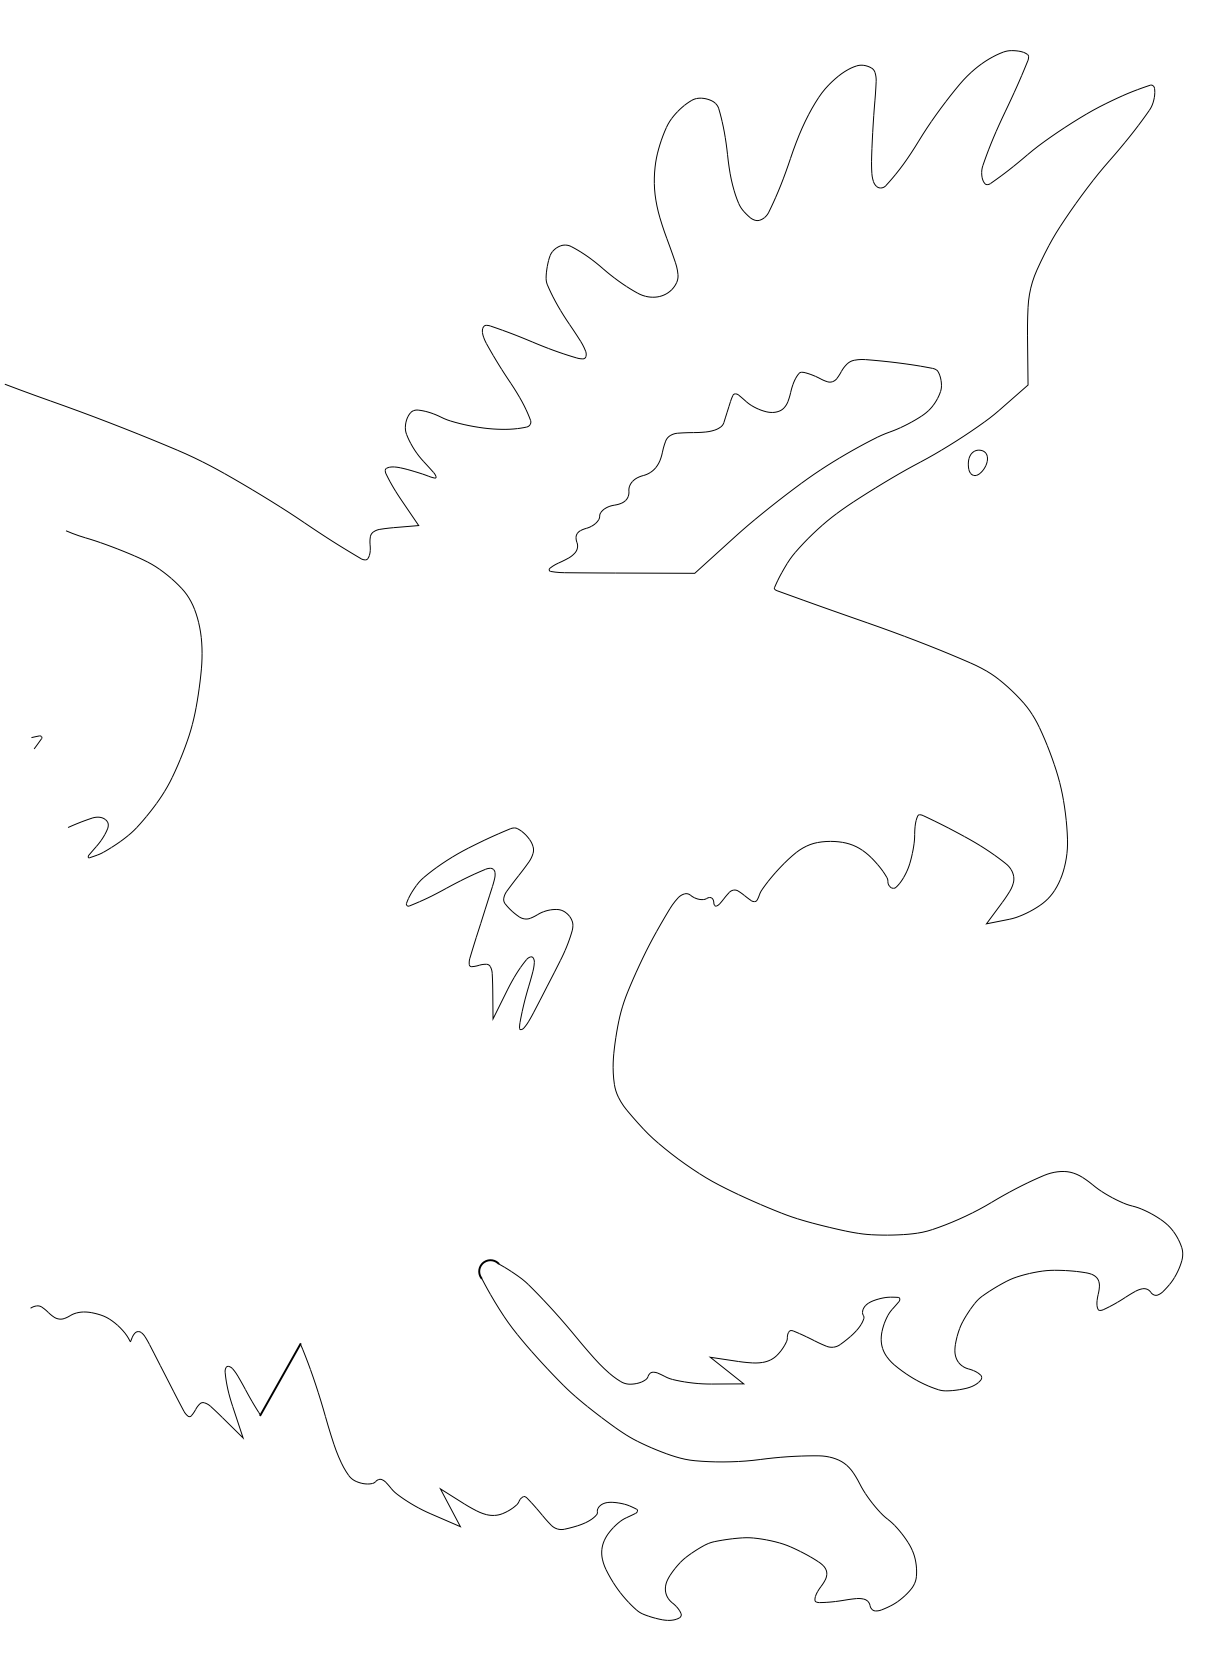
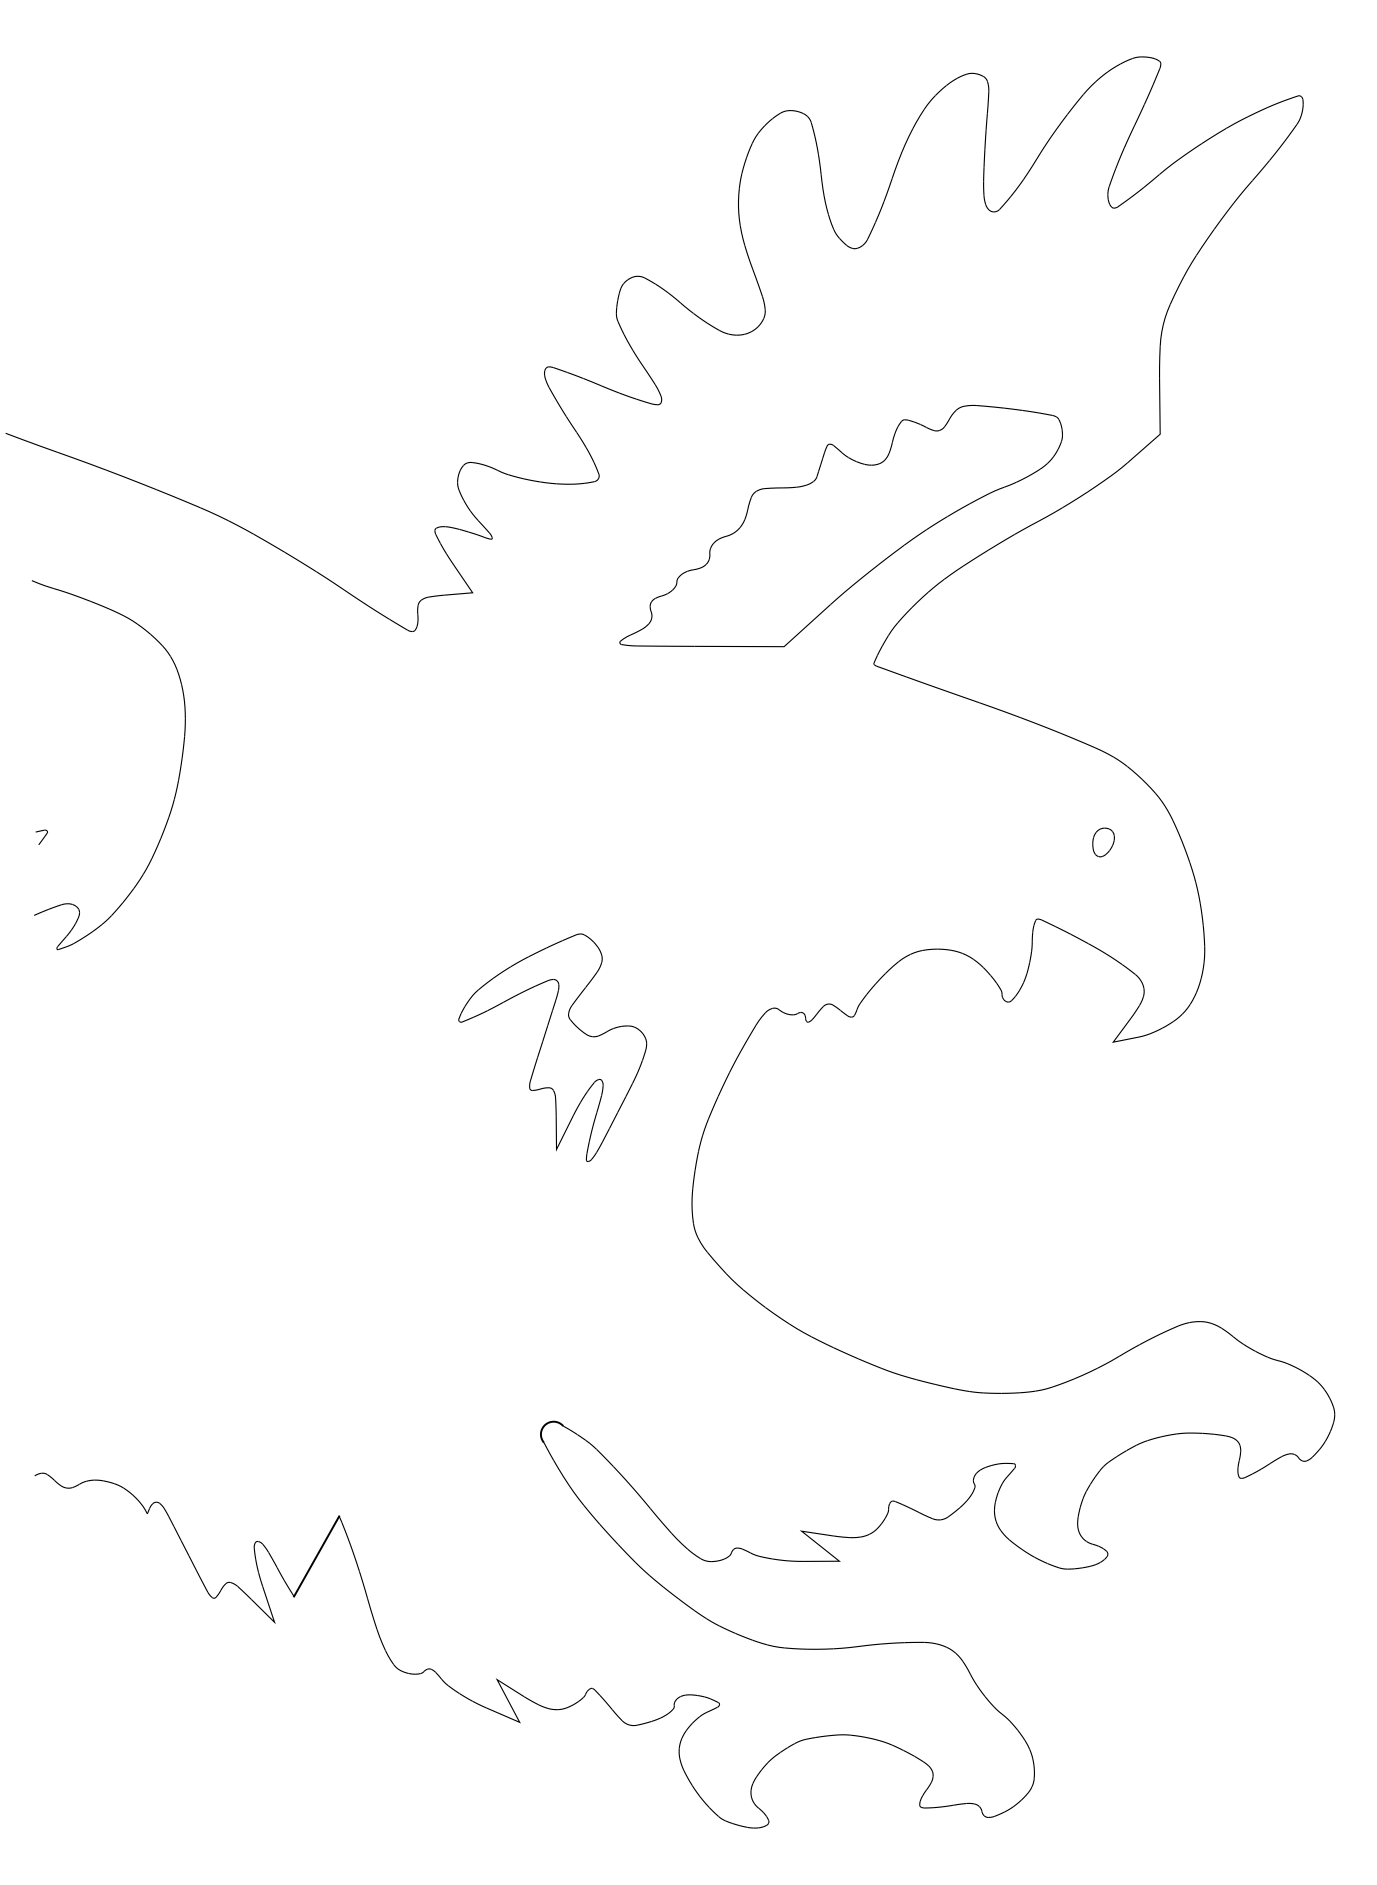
part: (977, 462) -> (1103, 842), moved
curve: (195, 706) -> (177, 778), moved

